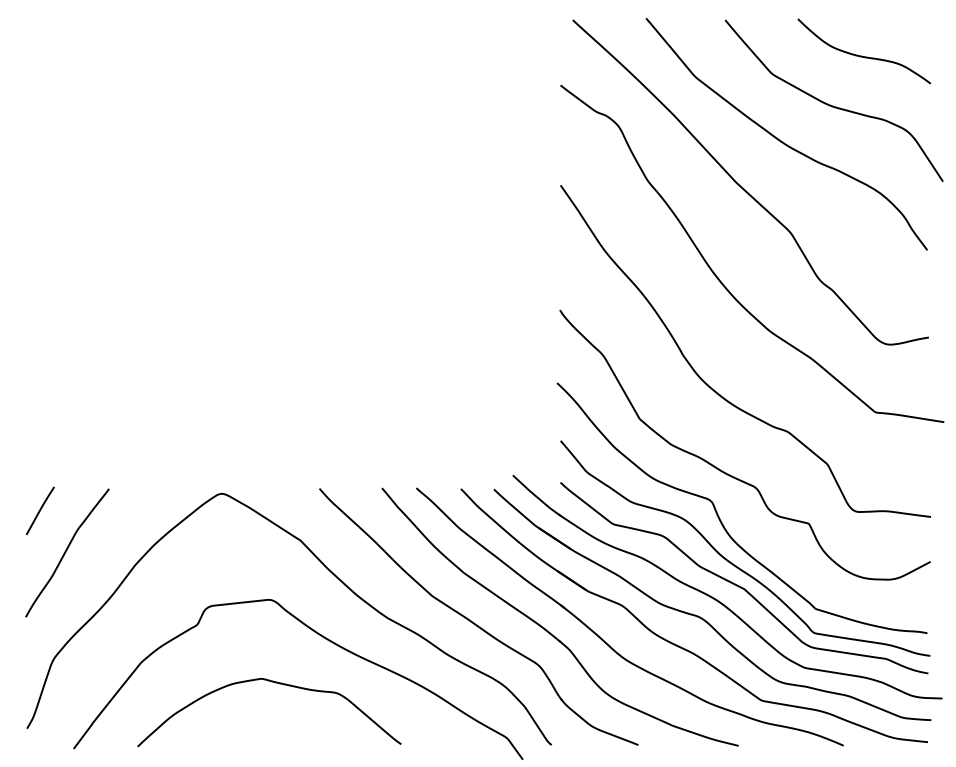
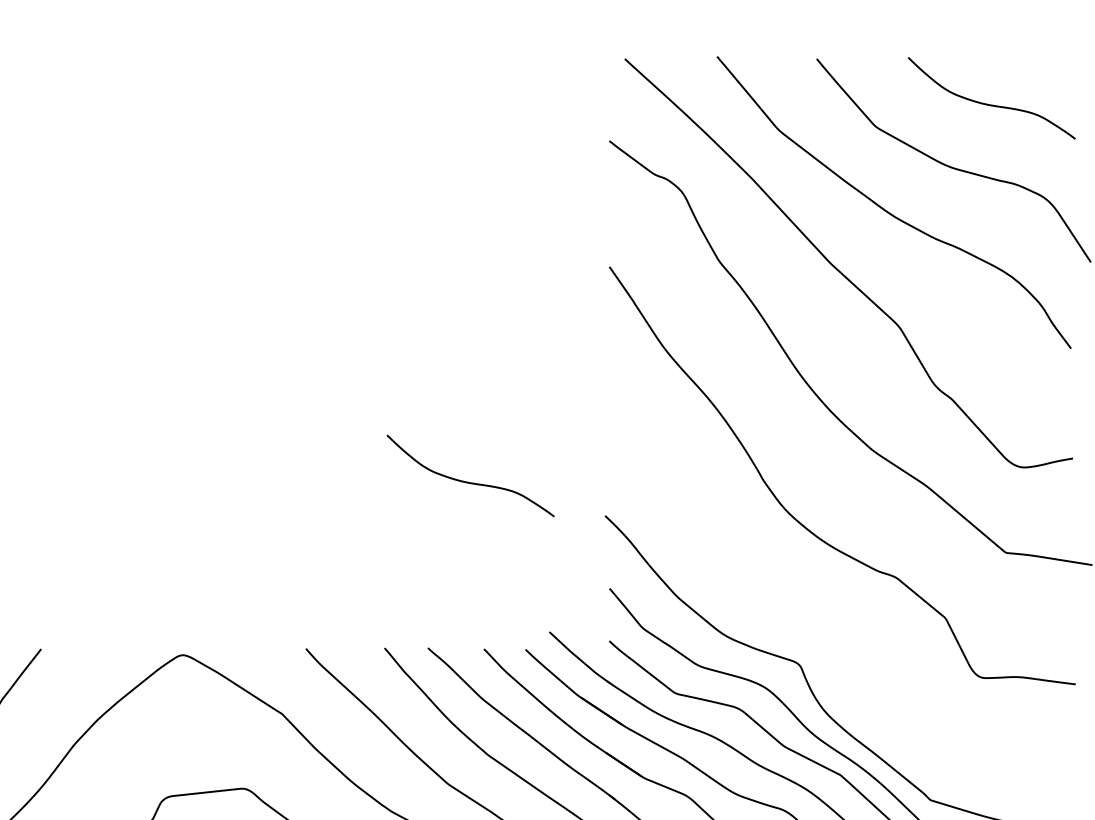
curve: (448, 355) -> (468, 481), added
curve: (730, 474) -> (823, 630), removed

